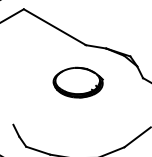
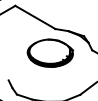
part: (78, 81) -> (50, 52), size x1.43

